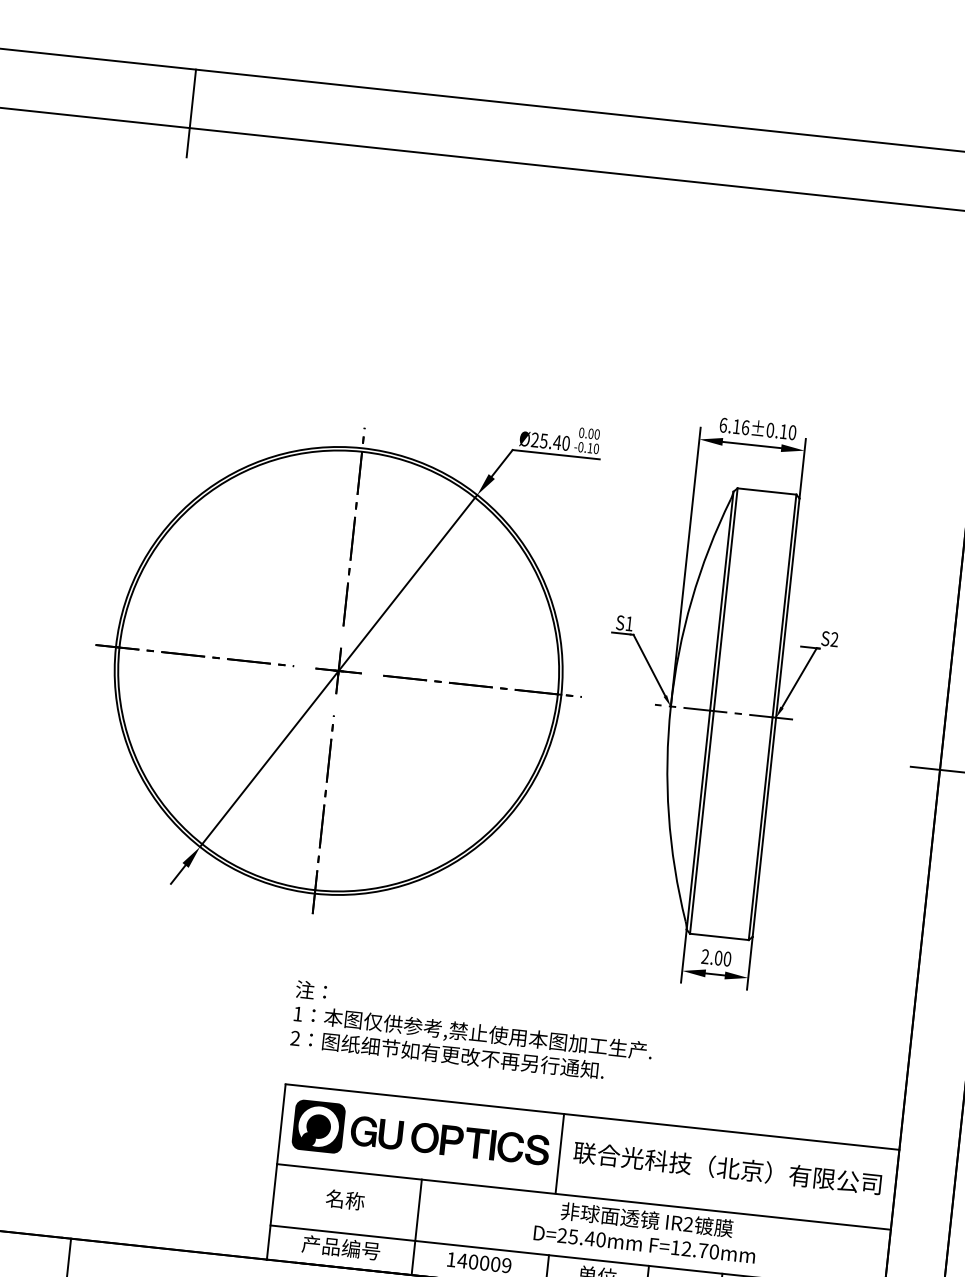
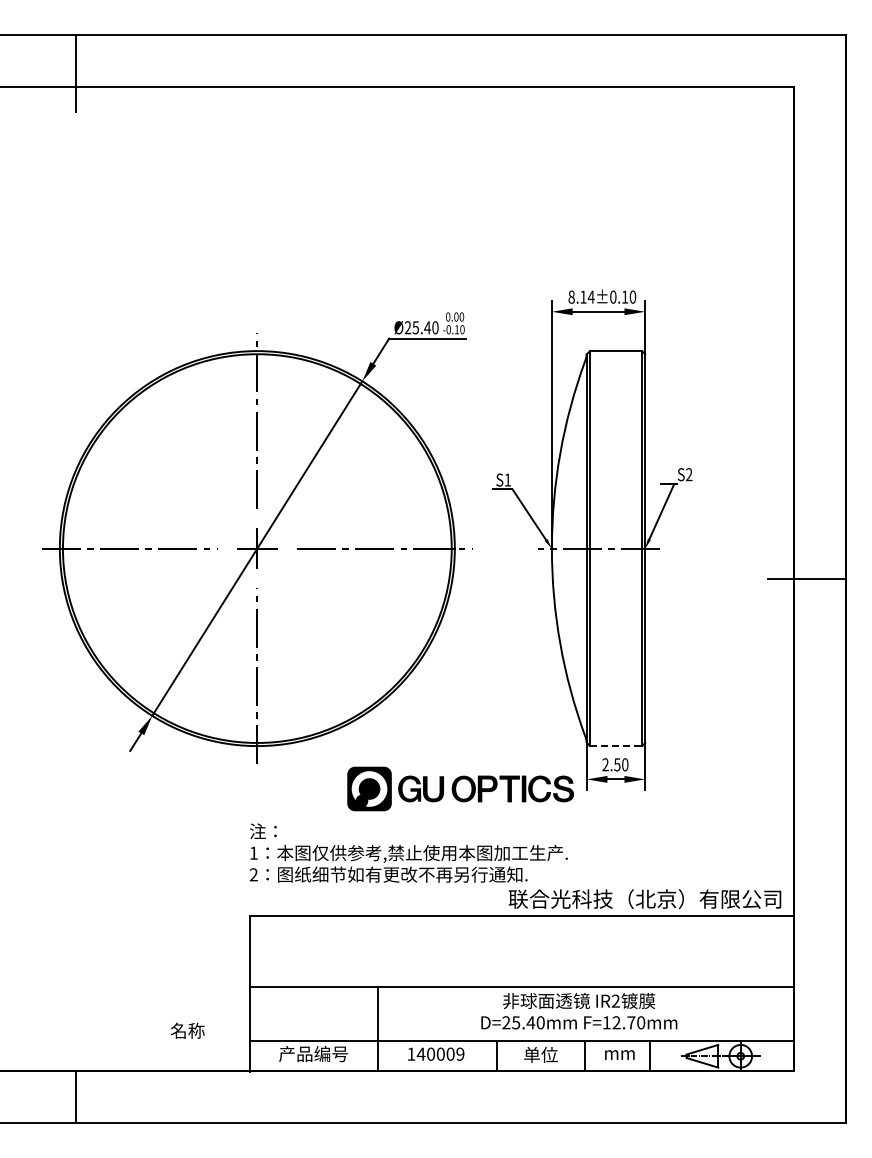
text: (734, 425) -> (581, 296), 6.16±0.10 -> 8.14±0.10
line: (719, 937) -> (616, 746), solid -> dashed
text: (718, 957) -> (617, 764), 2.00 -> 2.50
part: (421, 1137) -> (460, 788), moved
line: (559, 1153) -> (496, 950), removed
text: (727, 1167) -> (644, 898), moved
text: (345, 1199) -> (187, 1030), moved

